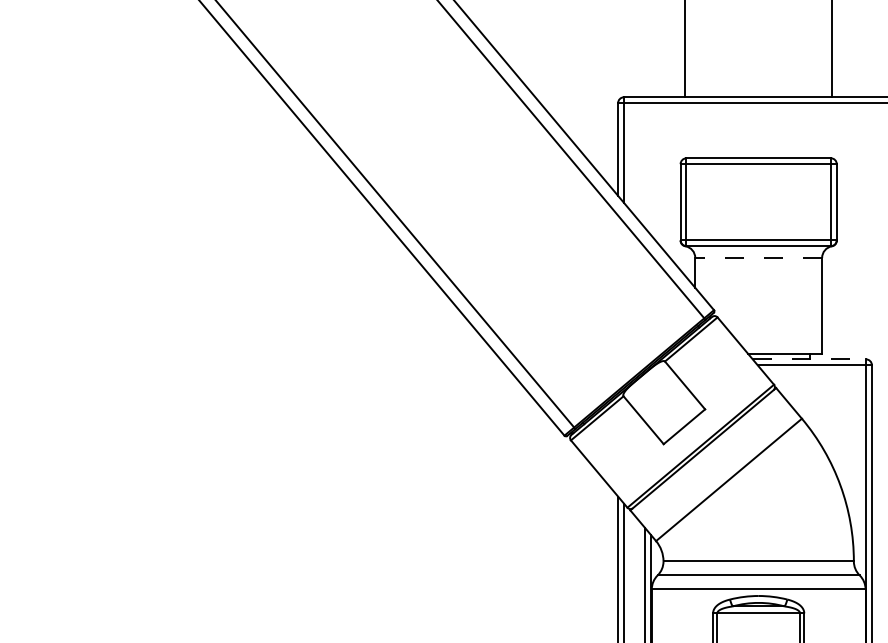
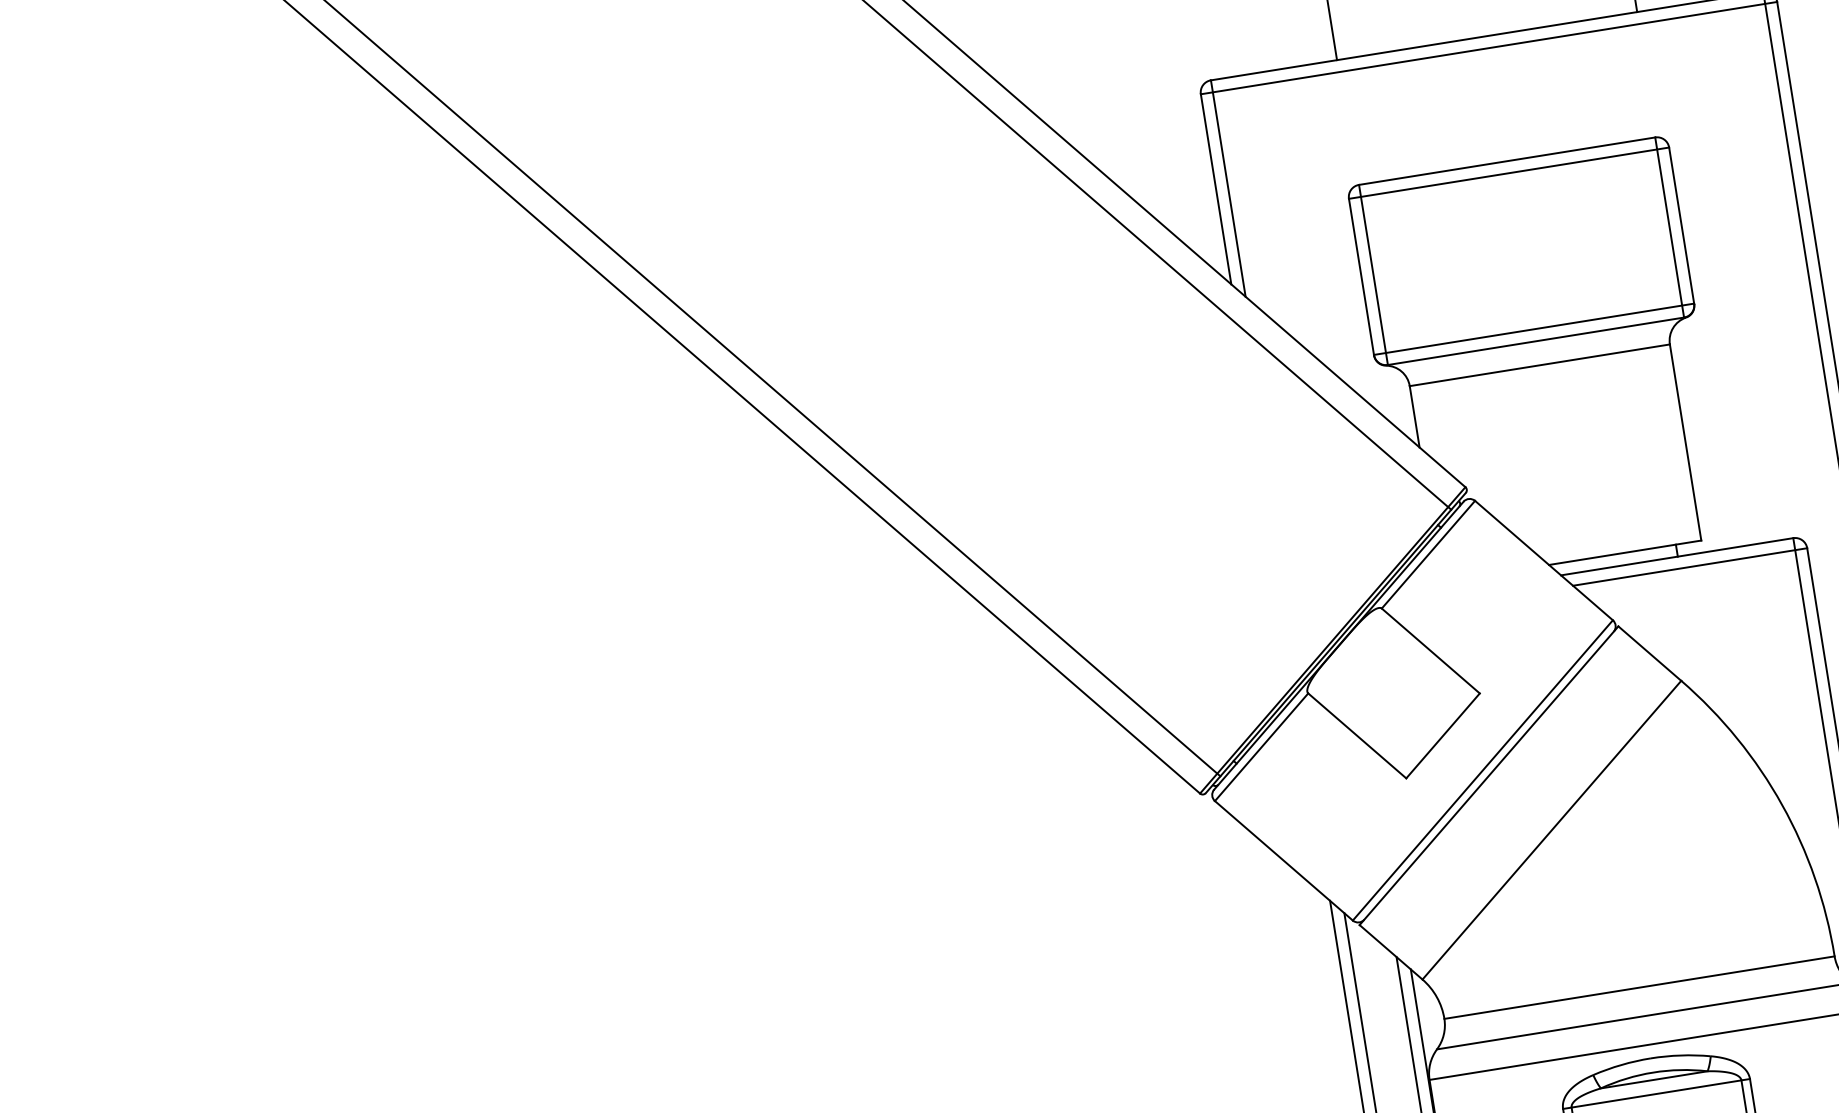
line: (758, 257) -> (1539, 364), dashed -> solid
line: (809, 359) -> (1677, 556), dashed -> solid

